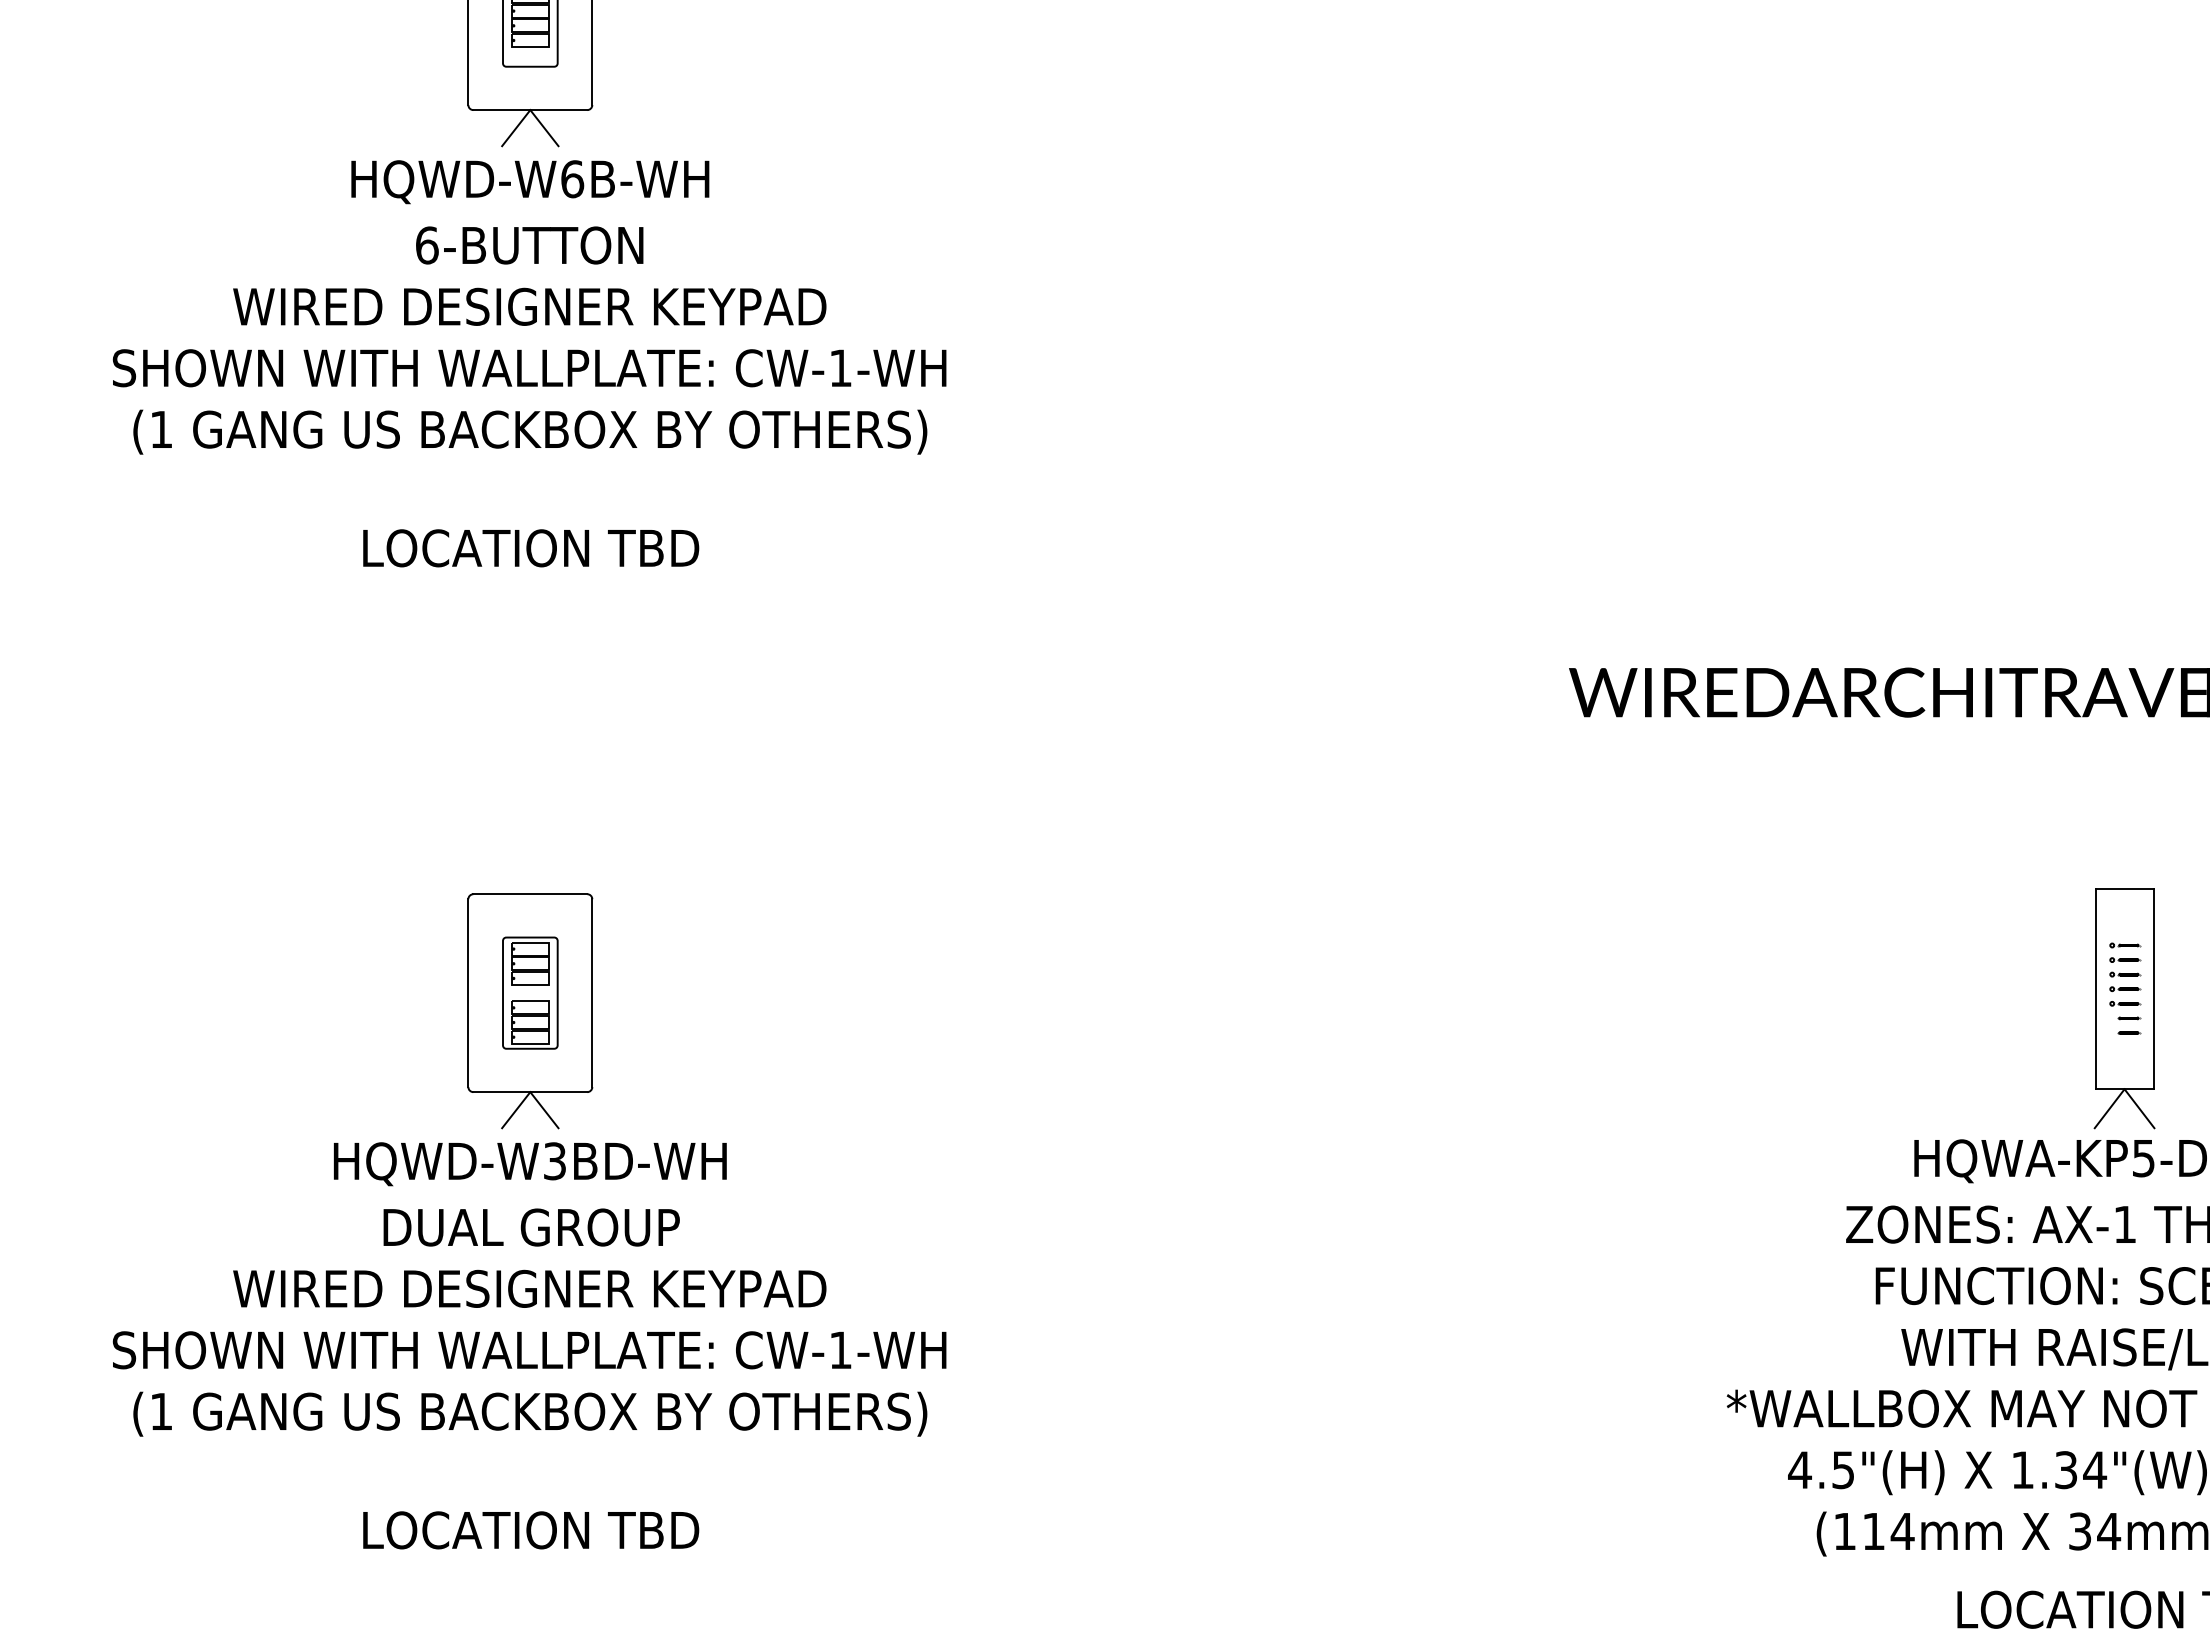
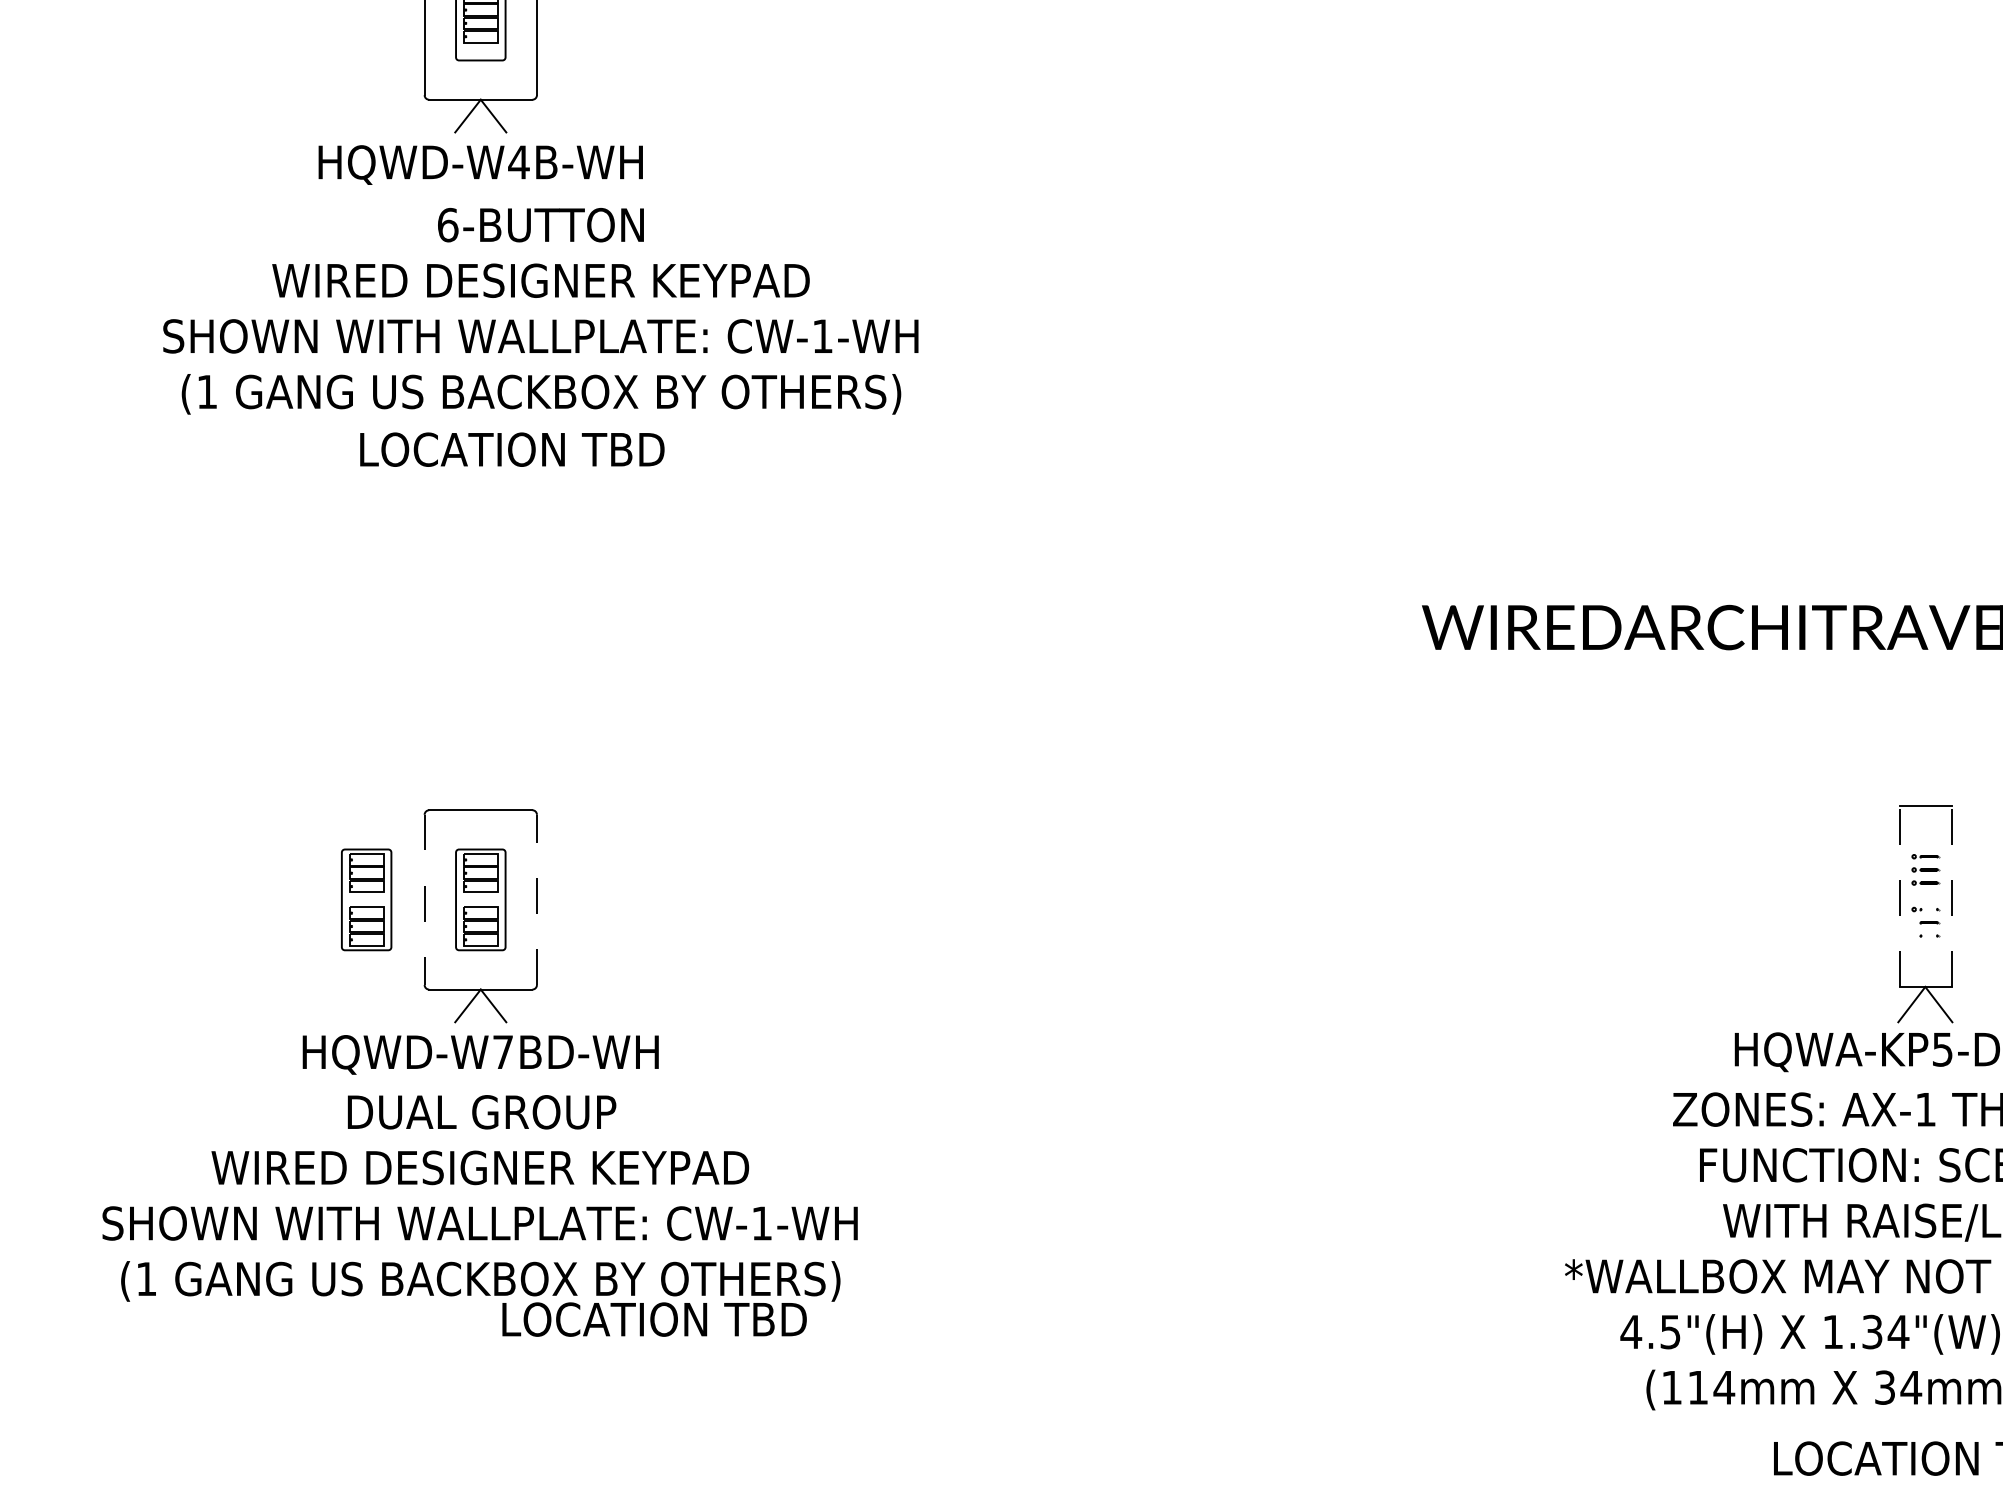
text: (572, 179) -> (519, 162), HQWD-W6B-WH -> HQWD-W4B-WH
text: (529, 340) -> (540, 311), moved
text: (531, 548) -> (512, 449), moved
line: (2096, 988) -> (1899, 895), solid -> dashed
part: (2125, 988) -> (1926, 895), removed
line: (2153, 988) -> (1951, 895), solid -> dashed
part: (404, 992) -> (366, 899), added
line: (468, 993) -> (424, 900), solid -> dashed
line: (592, 993) -> (537, 900), solid -> dashed
fill: (2128, 1003) -> (1928, 909), removed
fill: (2128, 1032) -> (1928, 935), removed
text: (554, 1161) -> (502, 1052), HQWD-W3BD-WH -> HQWD-W7BD-WH
text: (531, 1530) -> (654, 1319), moved

